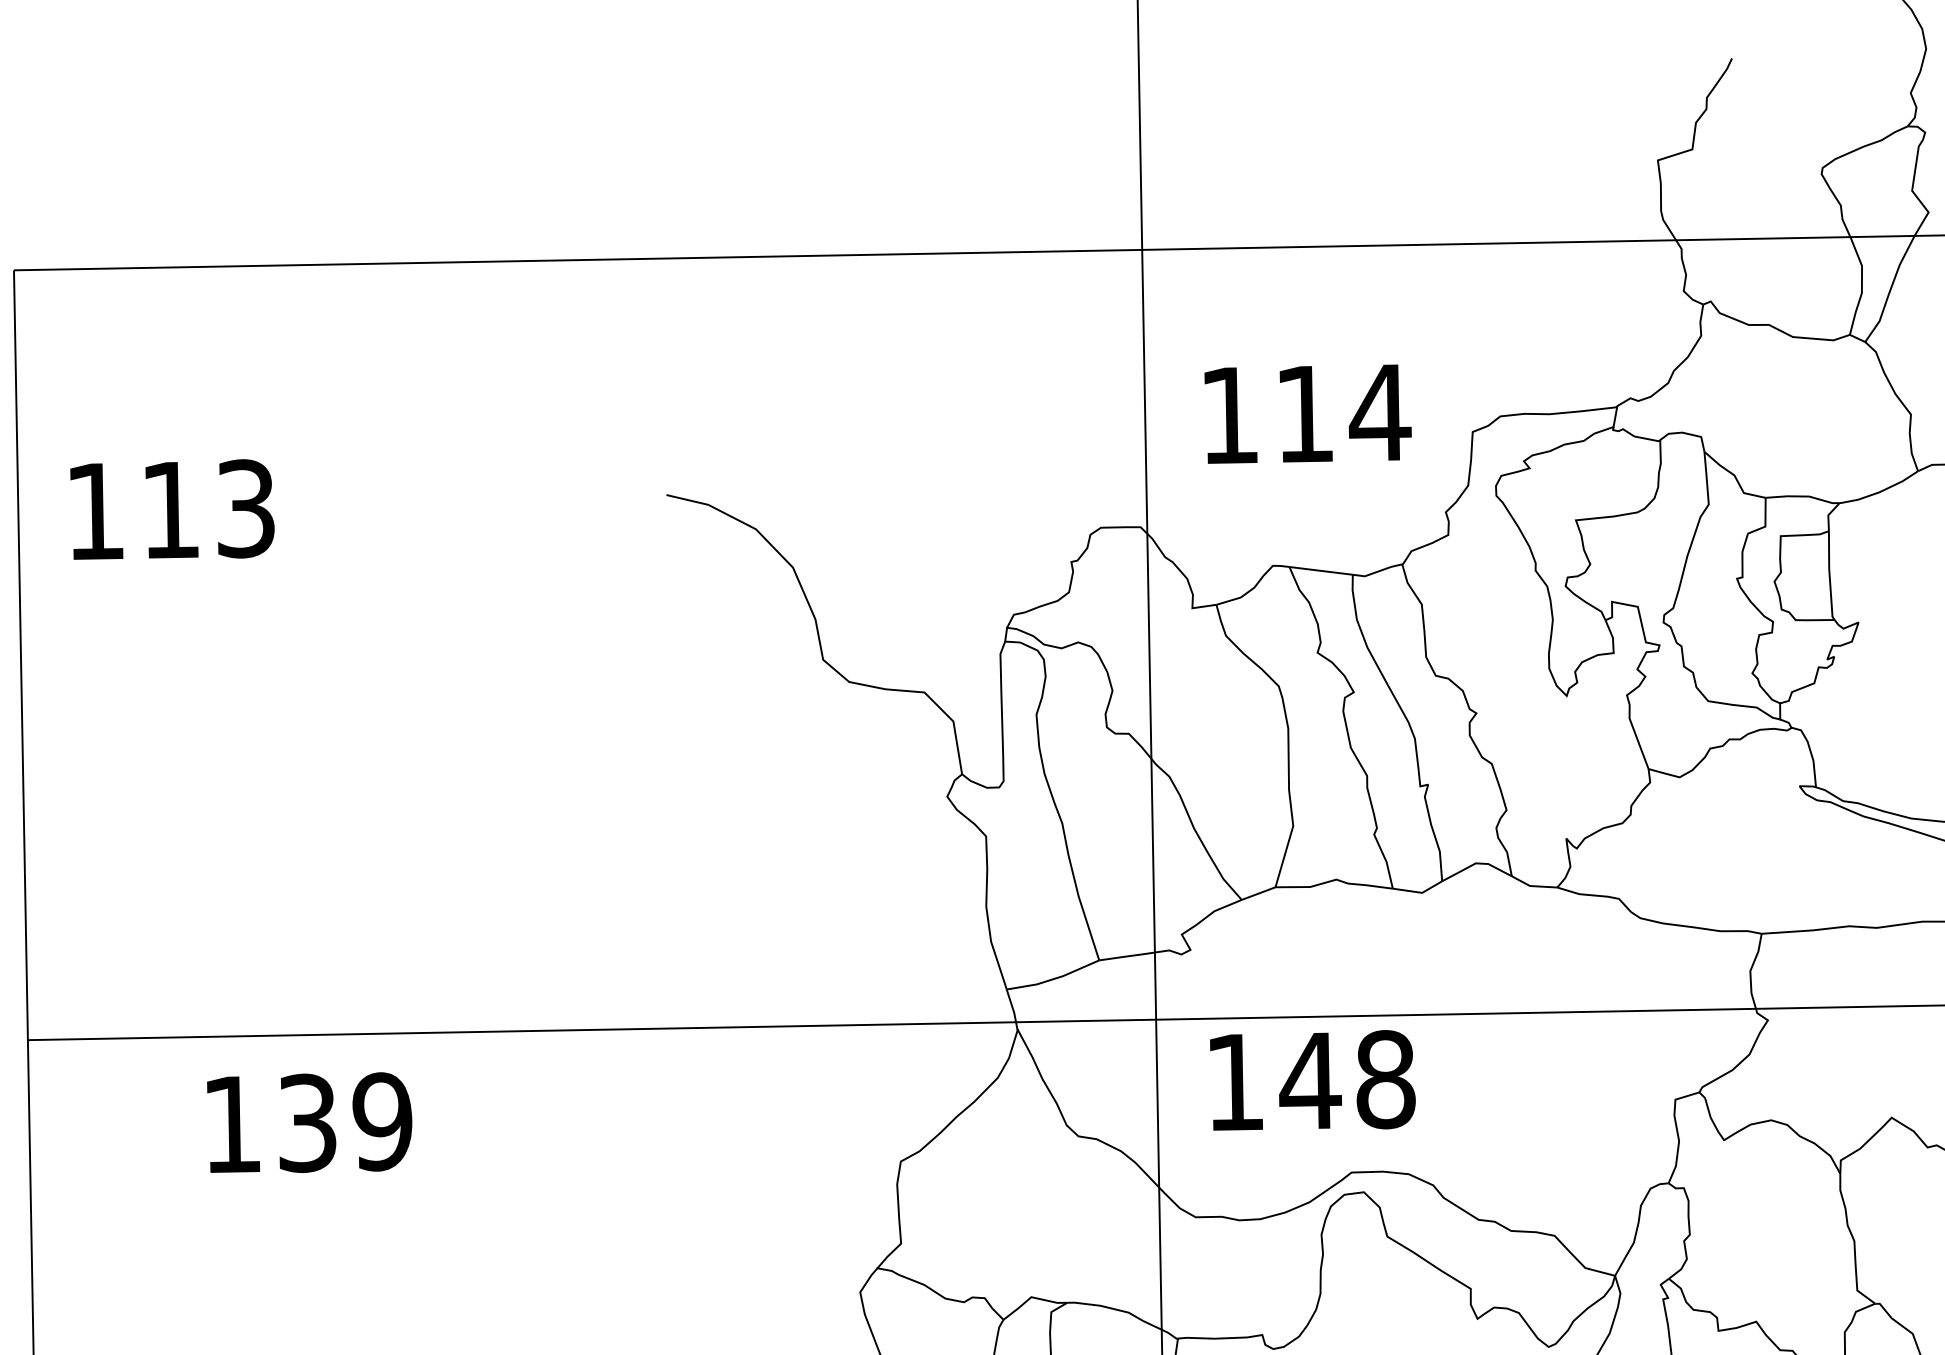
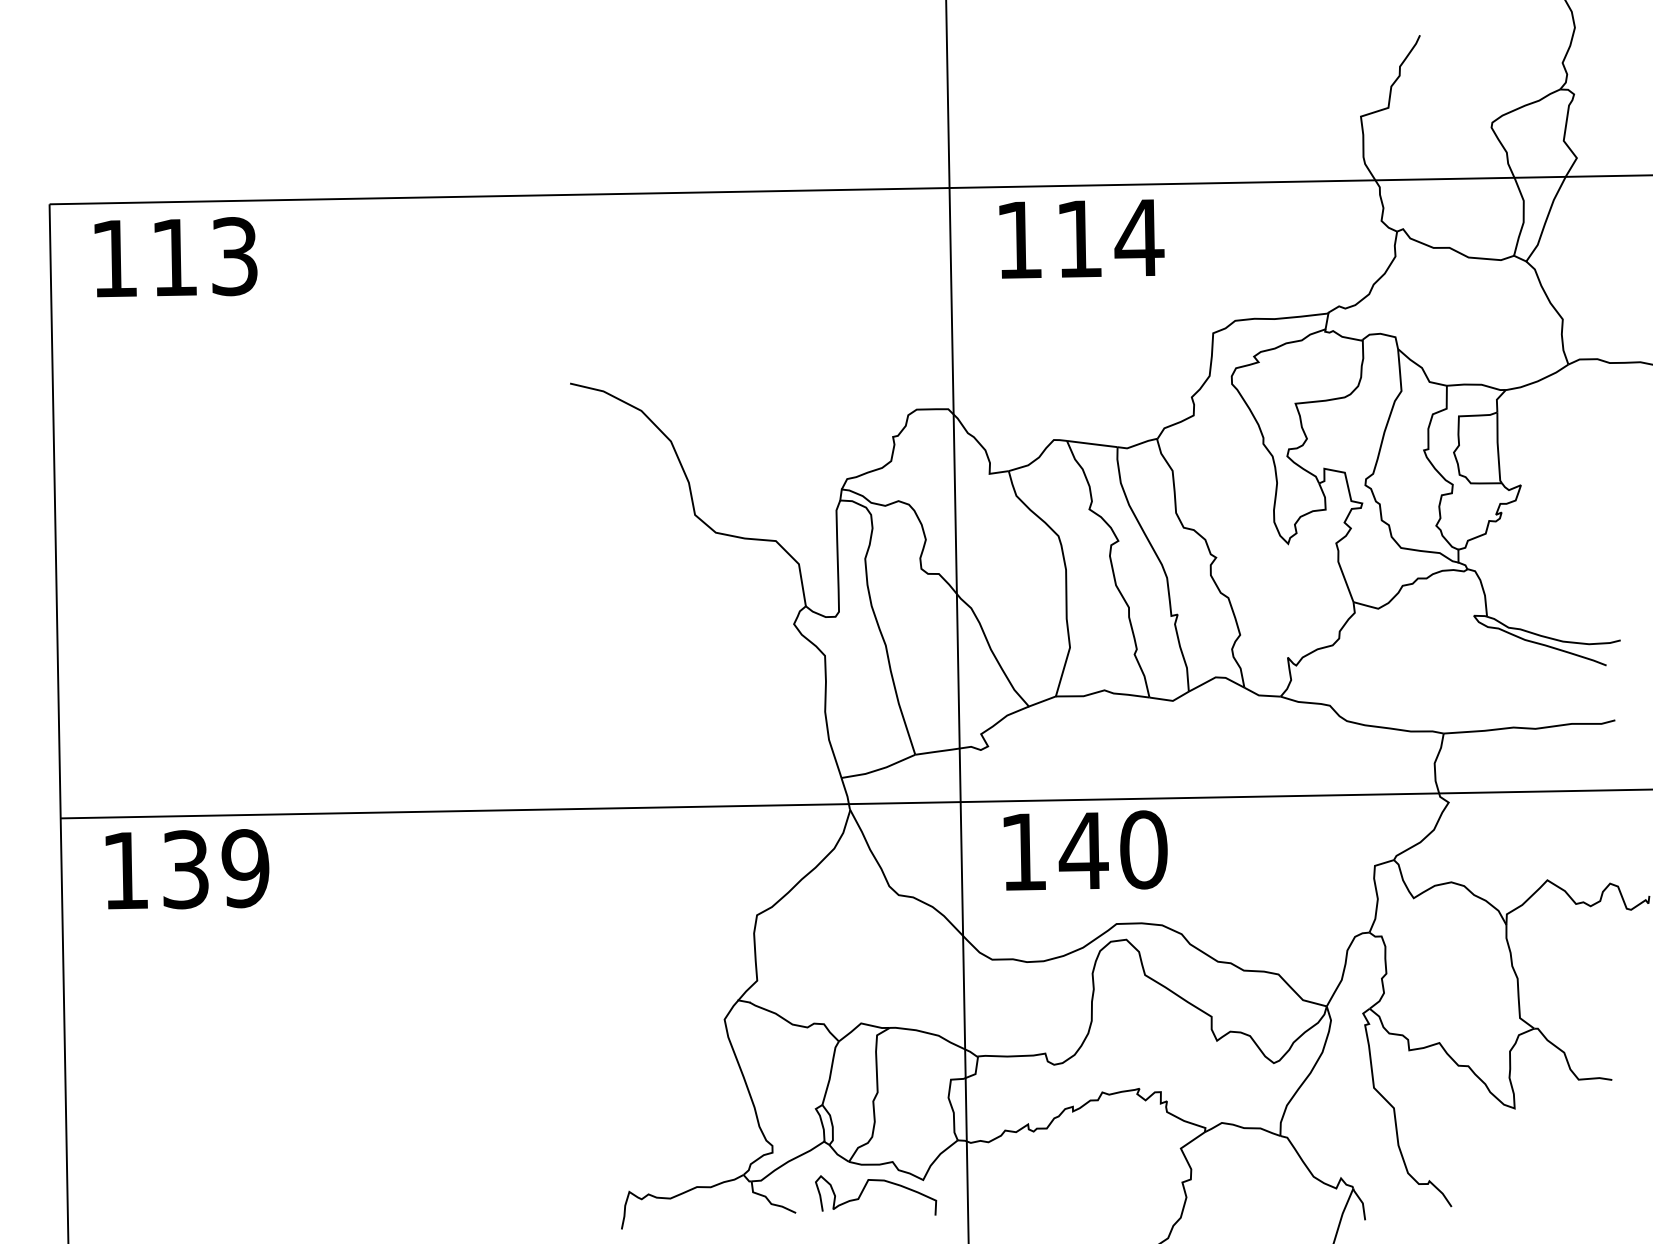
text: (1307, 413) -> (1081, 238), moved
text: (171, 510) -> (175, 257), moved
text: (1385, 1079) -> (1143, 849), 148 -> 140
text: (309, 1123) -> (187, 869), moved

